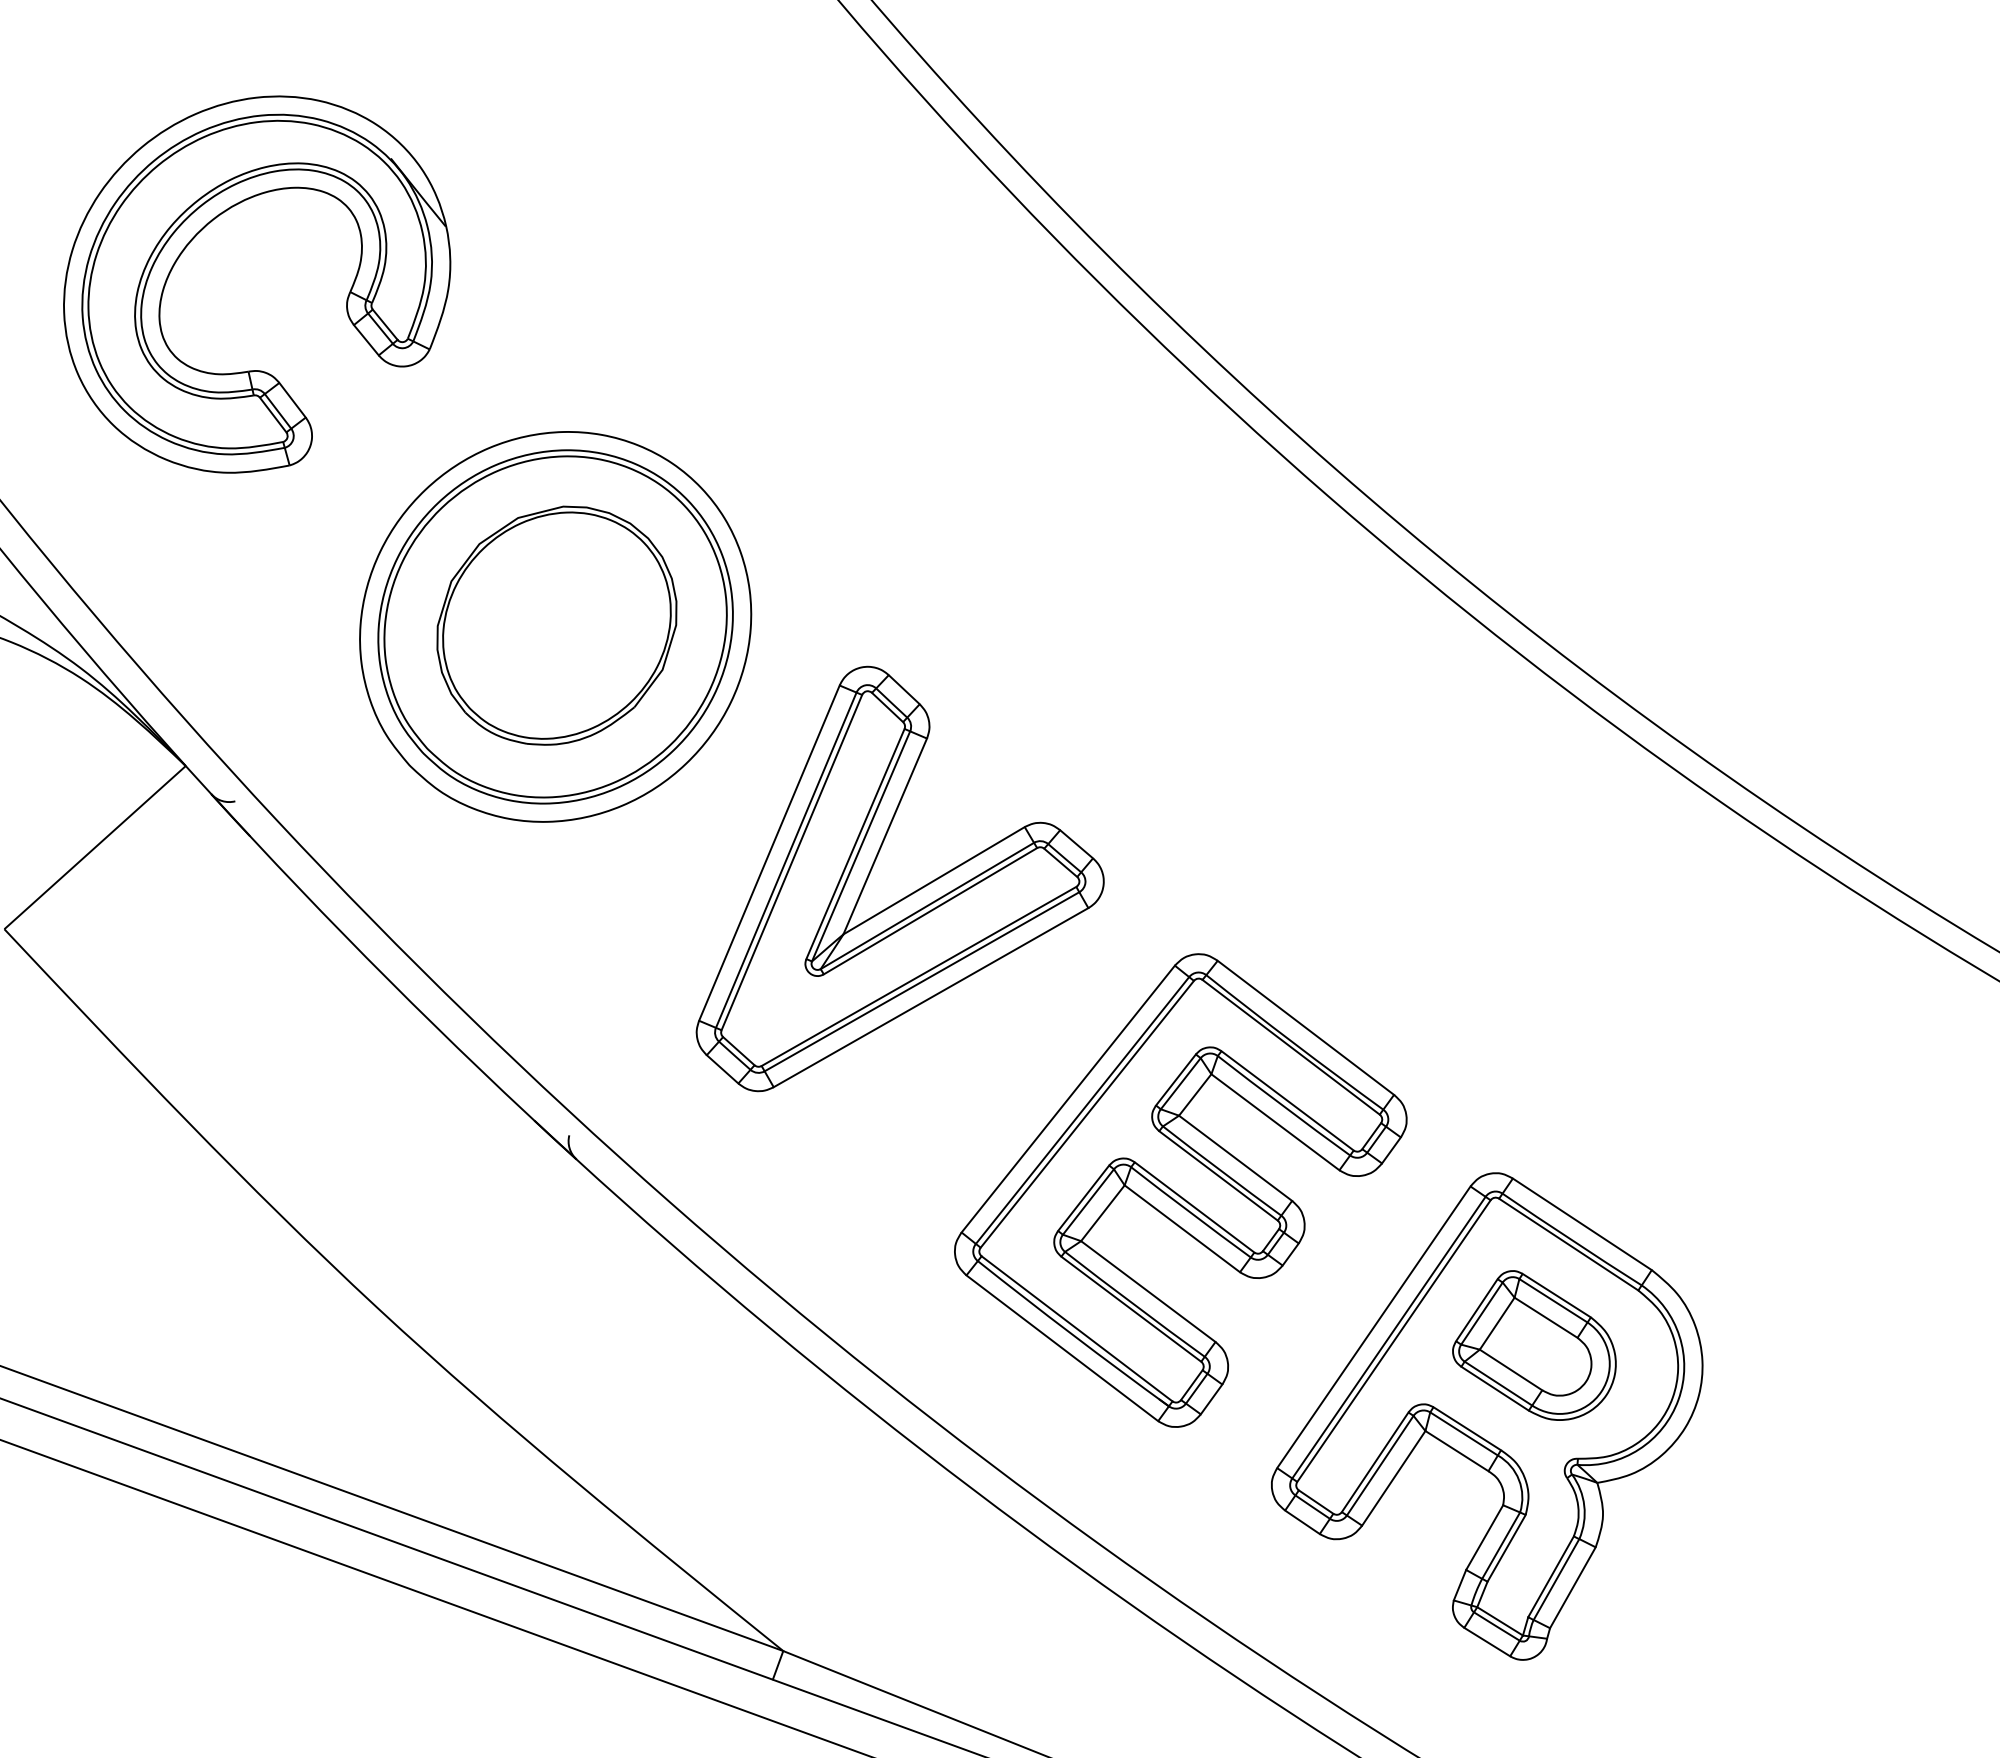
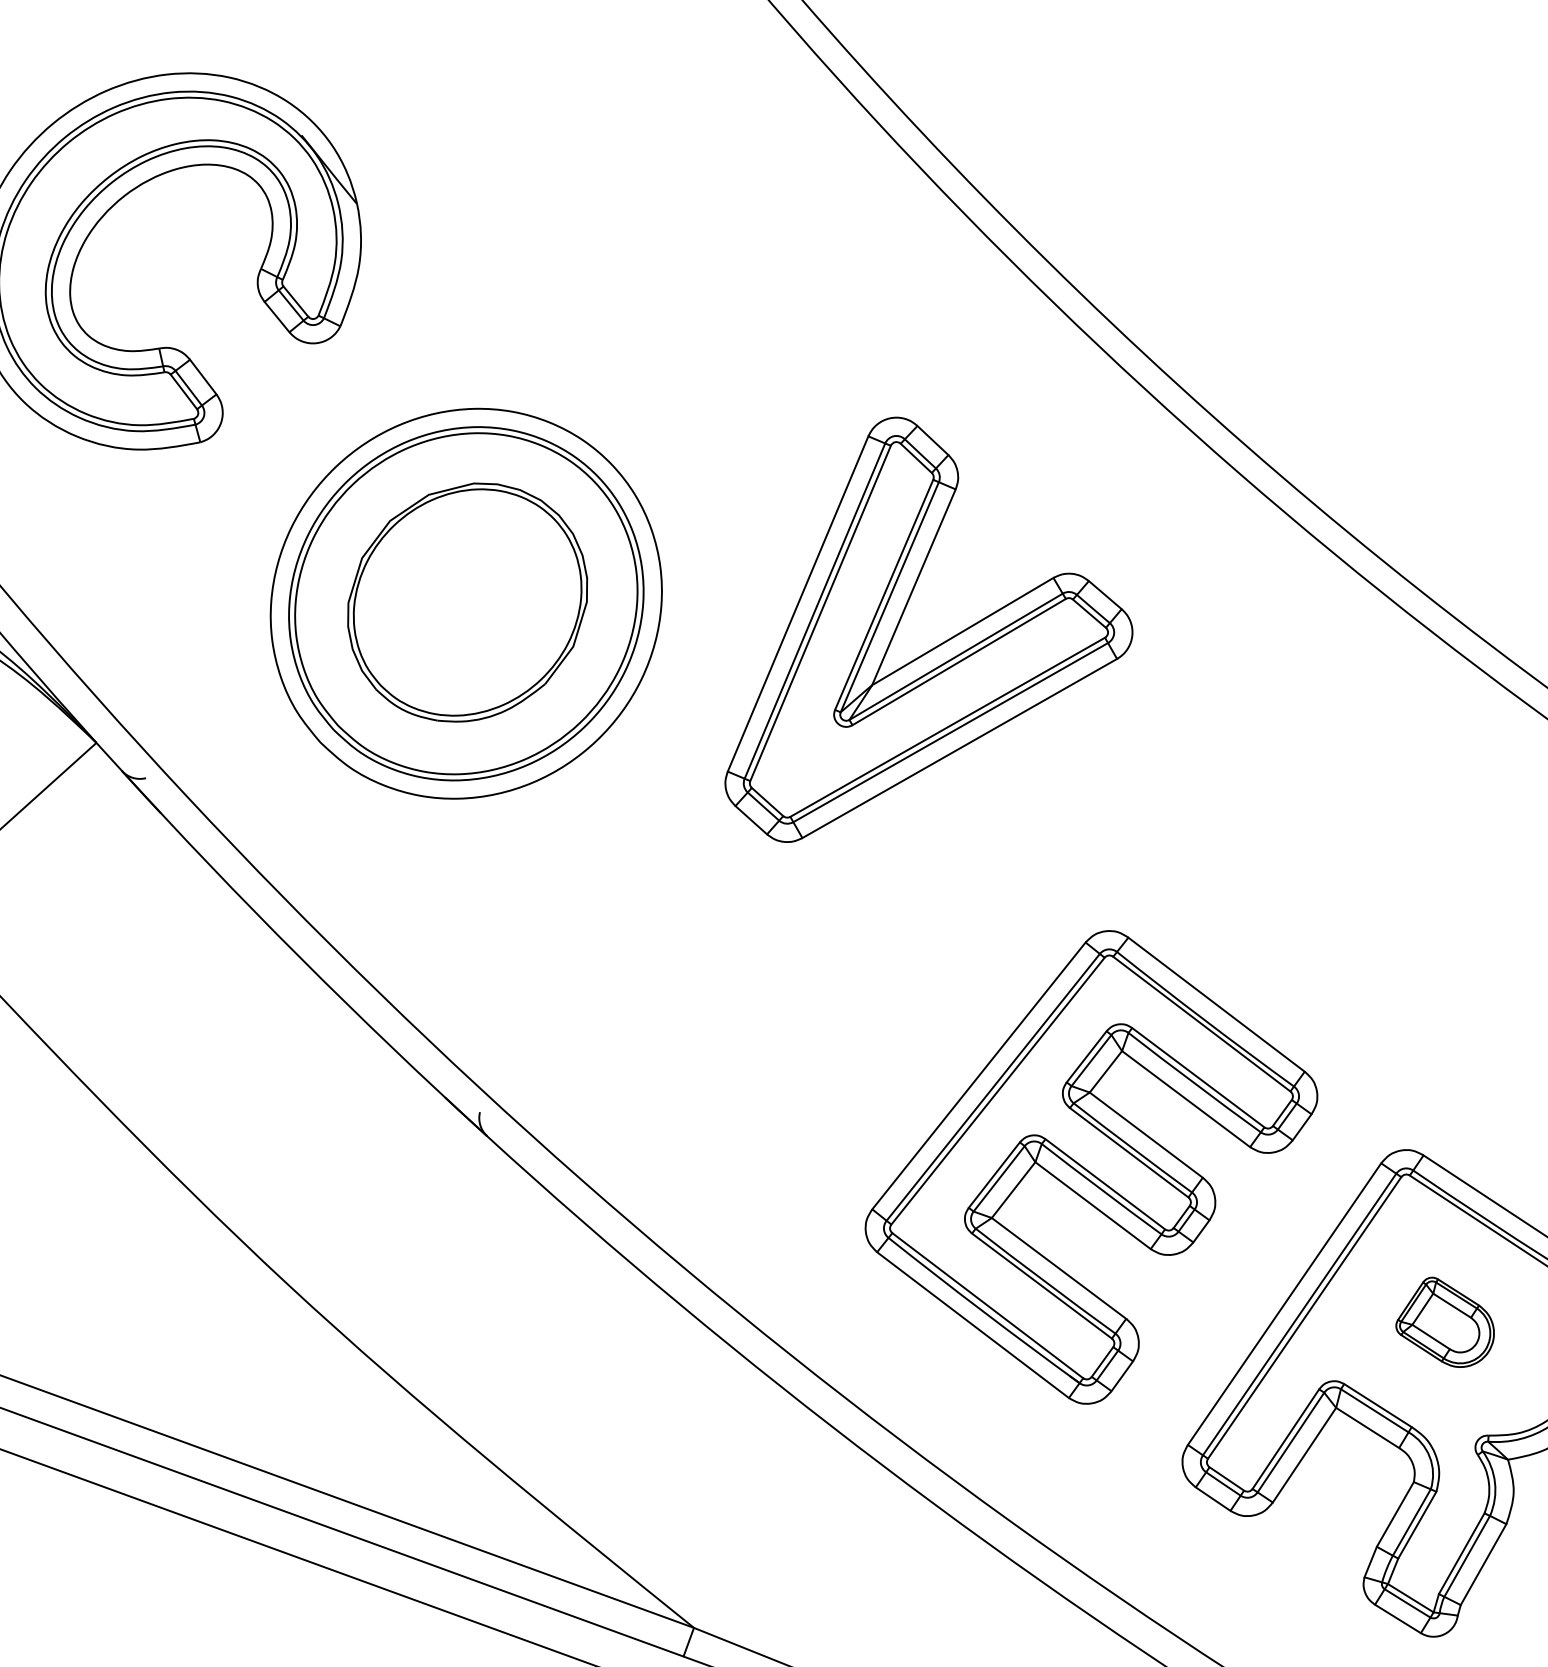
part: (908, 894) -> (937, 645), moved
part: (1534, 1345) -> (1445, 1322), size x0.6

